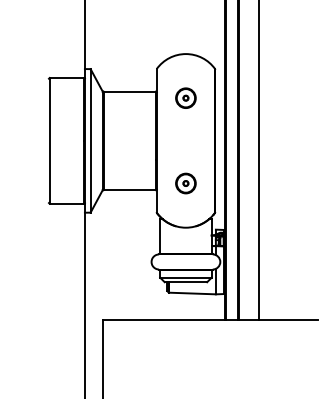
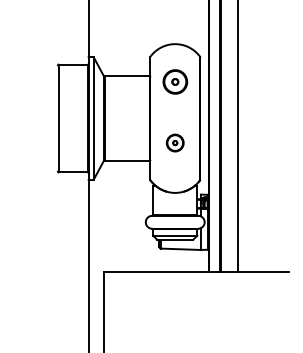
part: (185, 97) -> (174, 81), size x1.4
part: (185, 182) -> (174, 142), moved

